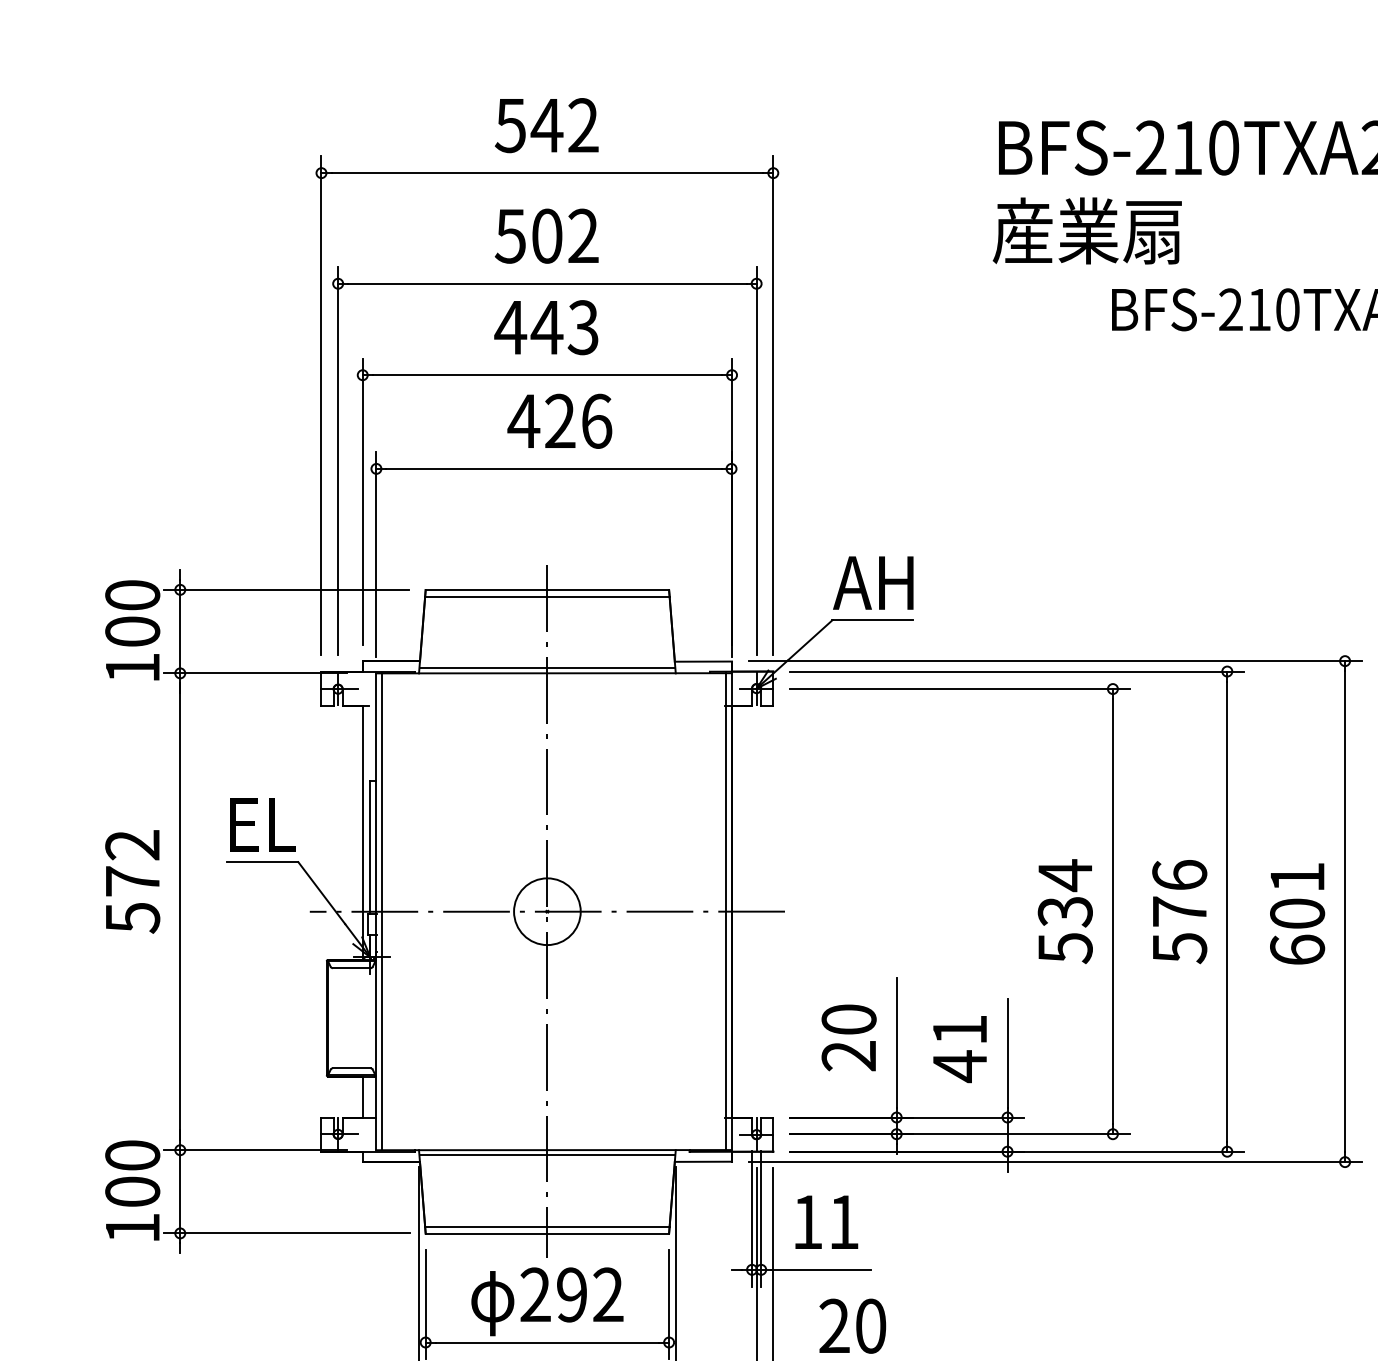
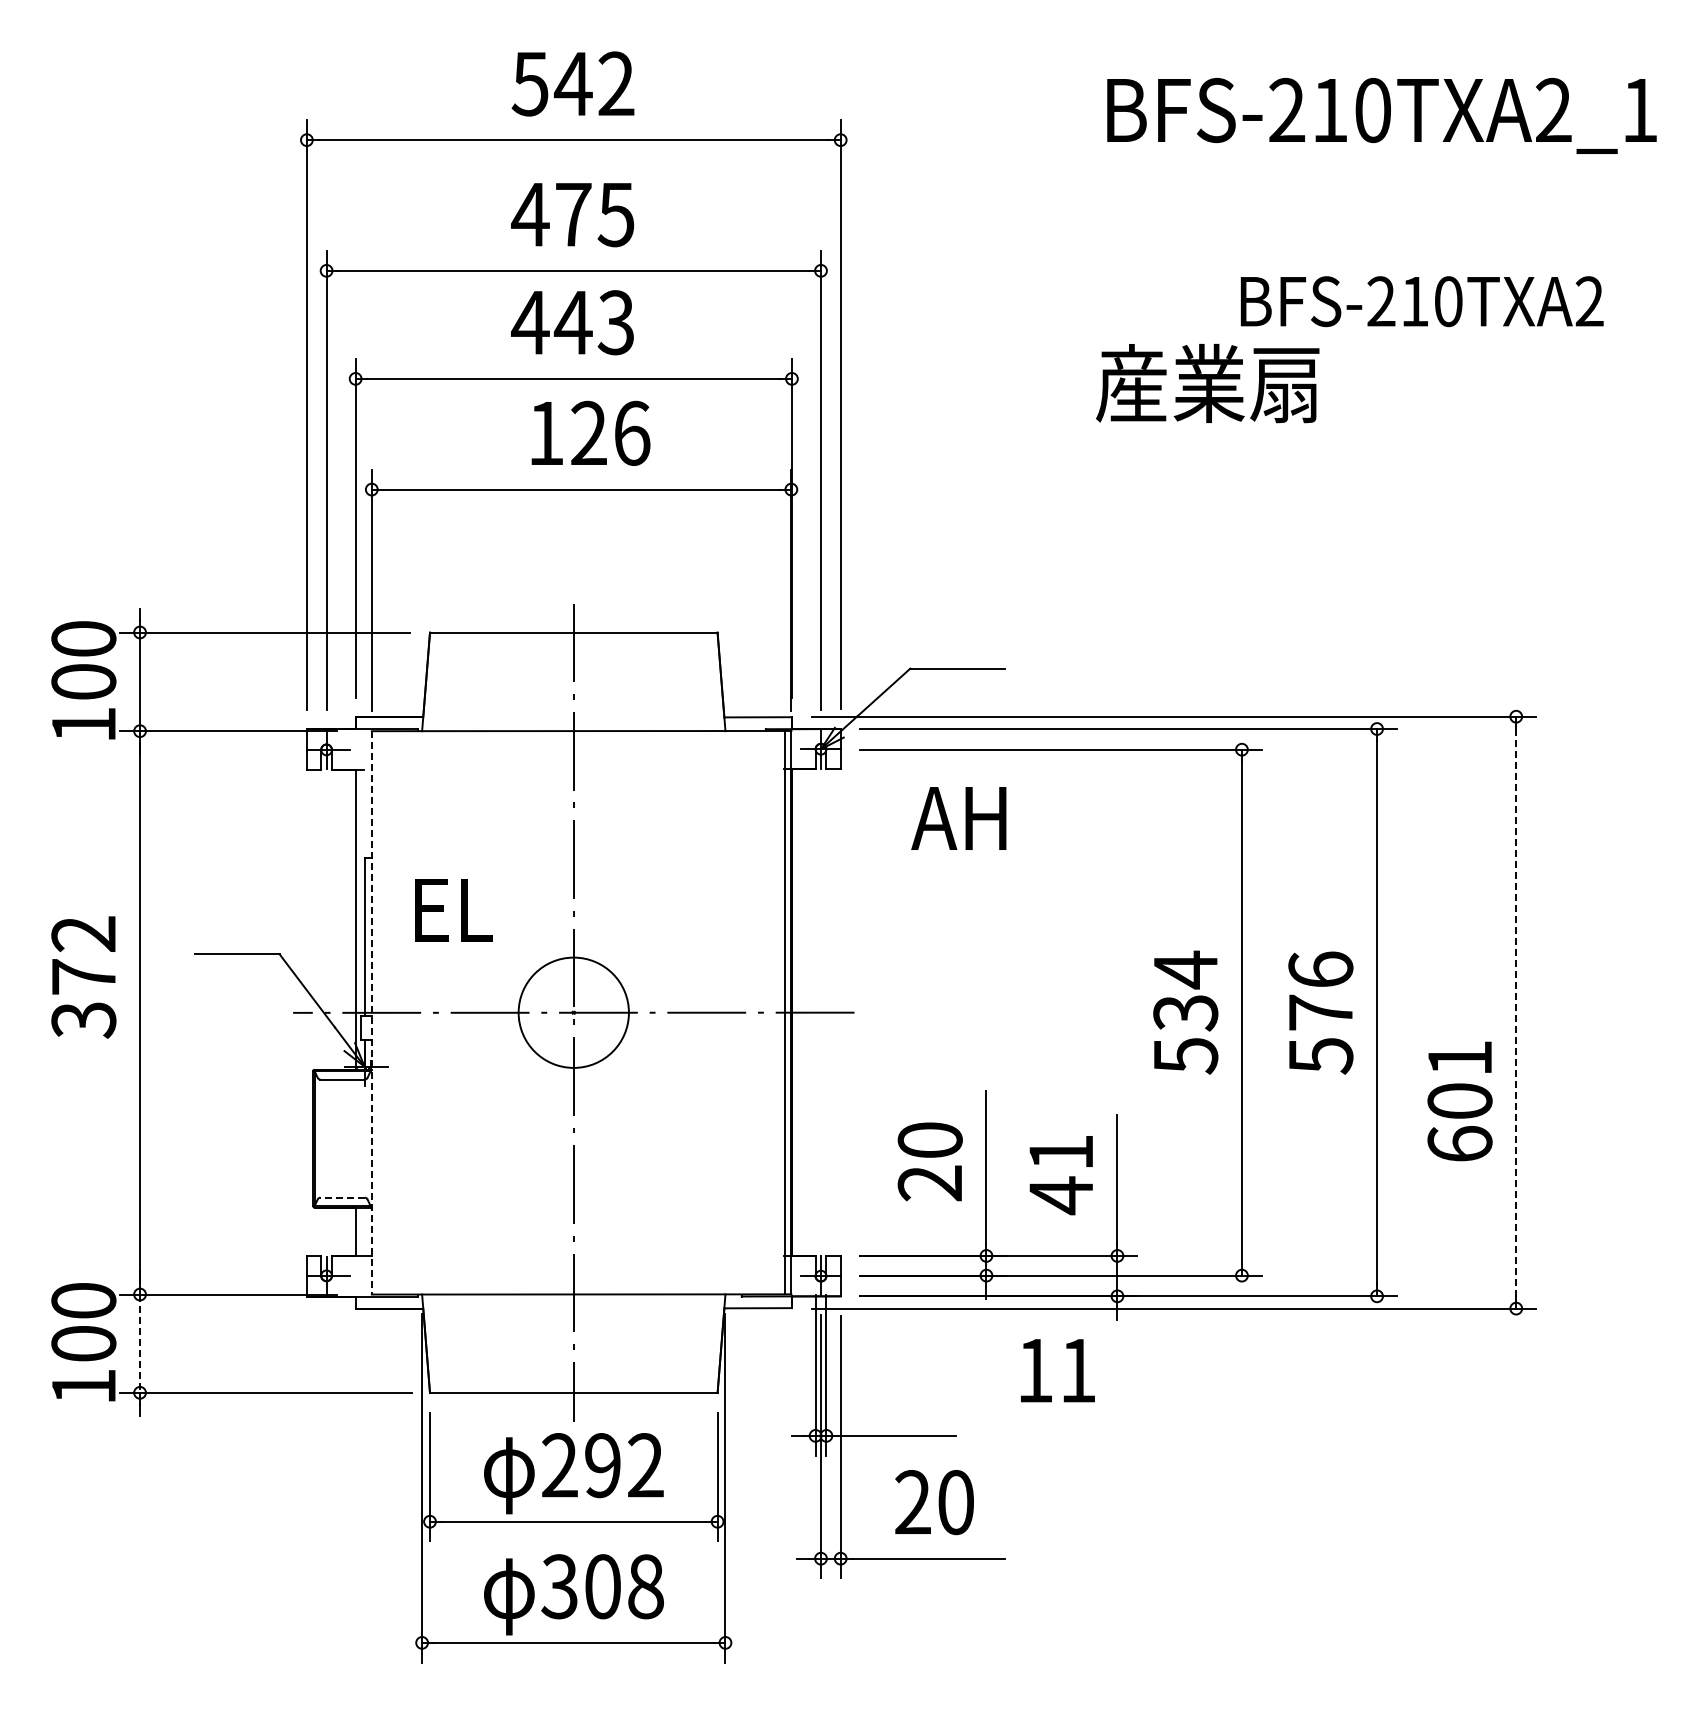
text: (1087, 230) -> (1207, 383), moved
text: (546, 236) -> (572, 214), 502 -> 475
text: (523, 421) -> (545, 433), 426 -> 126
text: (873, 583) -> (958, 818), moved
line: (547, 596) -> (573, 640), removed
line: (547, 668) -> (573, 725), removed
text: (262, 825) -> (453, 910), moved
line: (376, 911) -> (371, 1012), solid -> dashed
line: (382, 911) -> (378, 1012), removed
circle: (547, 911) -> (573, 1012), size x1.4
line: (1345, 912) -> (1516, 1013), solid -> dashed
text: (1297, 914) -> (1459, 1101), moved
text: (132, 918) -> (83, 1020), 572 -> 372
line: (351, 1068) -> (342, 1197), solid -> dashed
line: (547, 1155) -> (573, 1300), removed
line: (180, 1192) -> (140, 1344), solid -> dashed
text: (826, 1222) -> (1057, 1370), moved
line: (547, 1227) -> (573, 1385), removed

